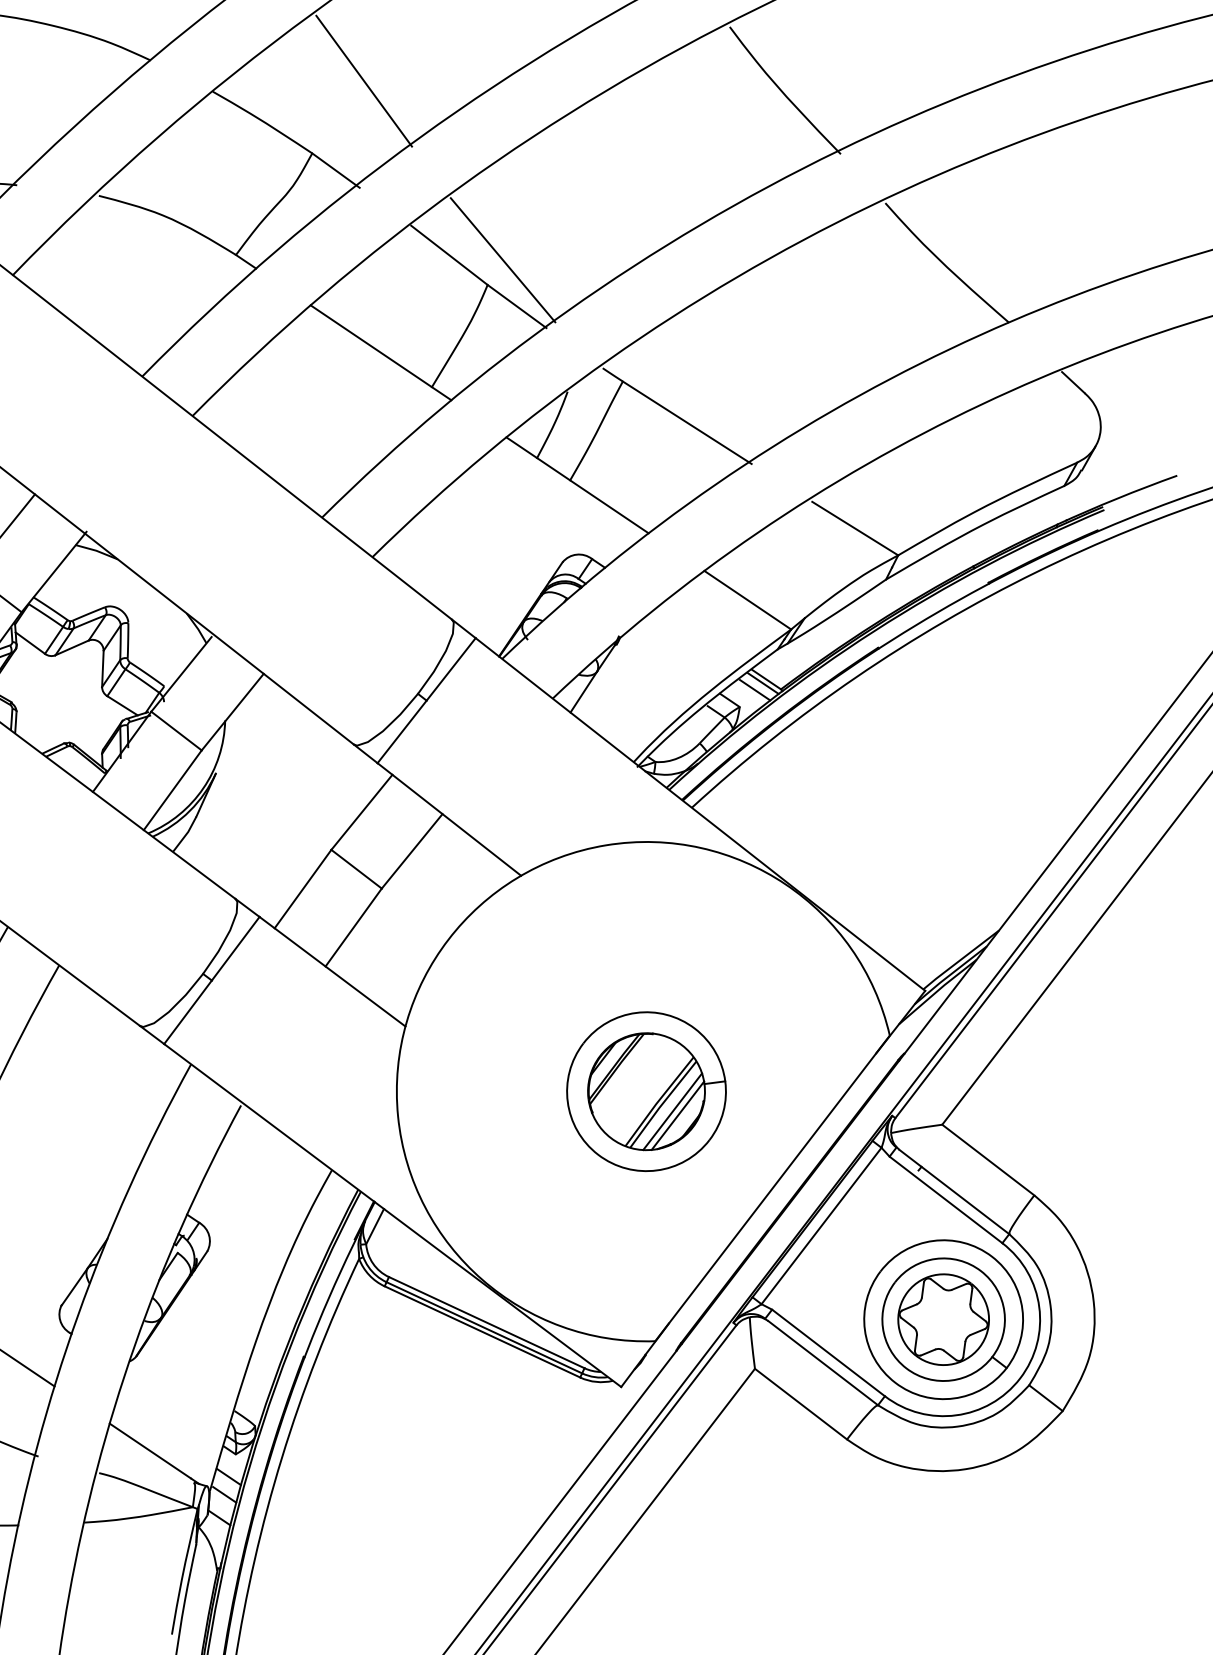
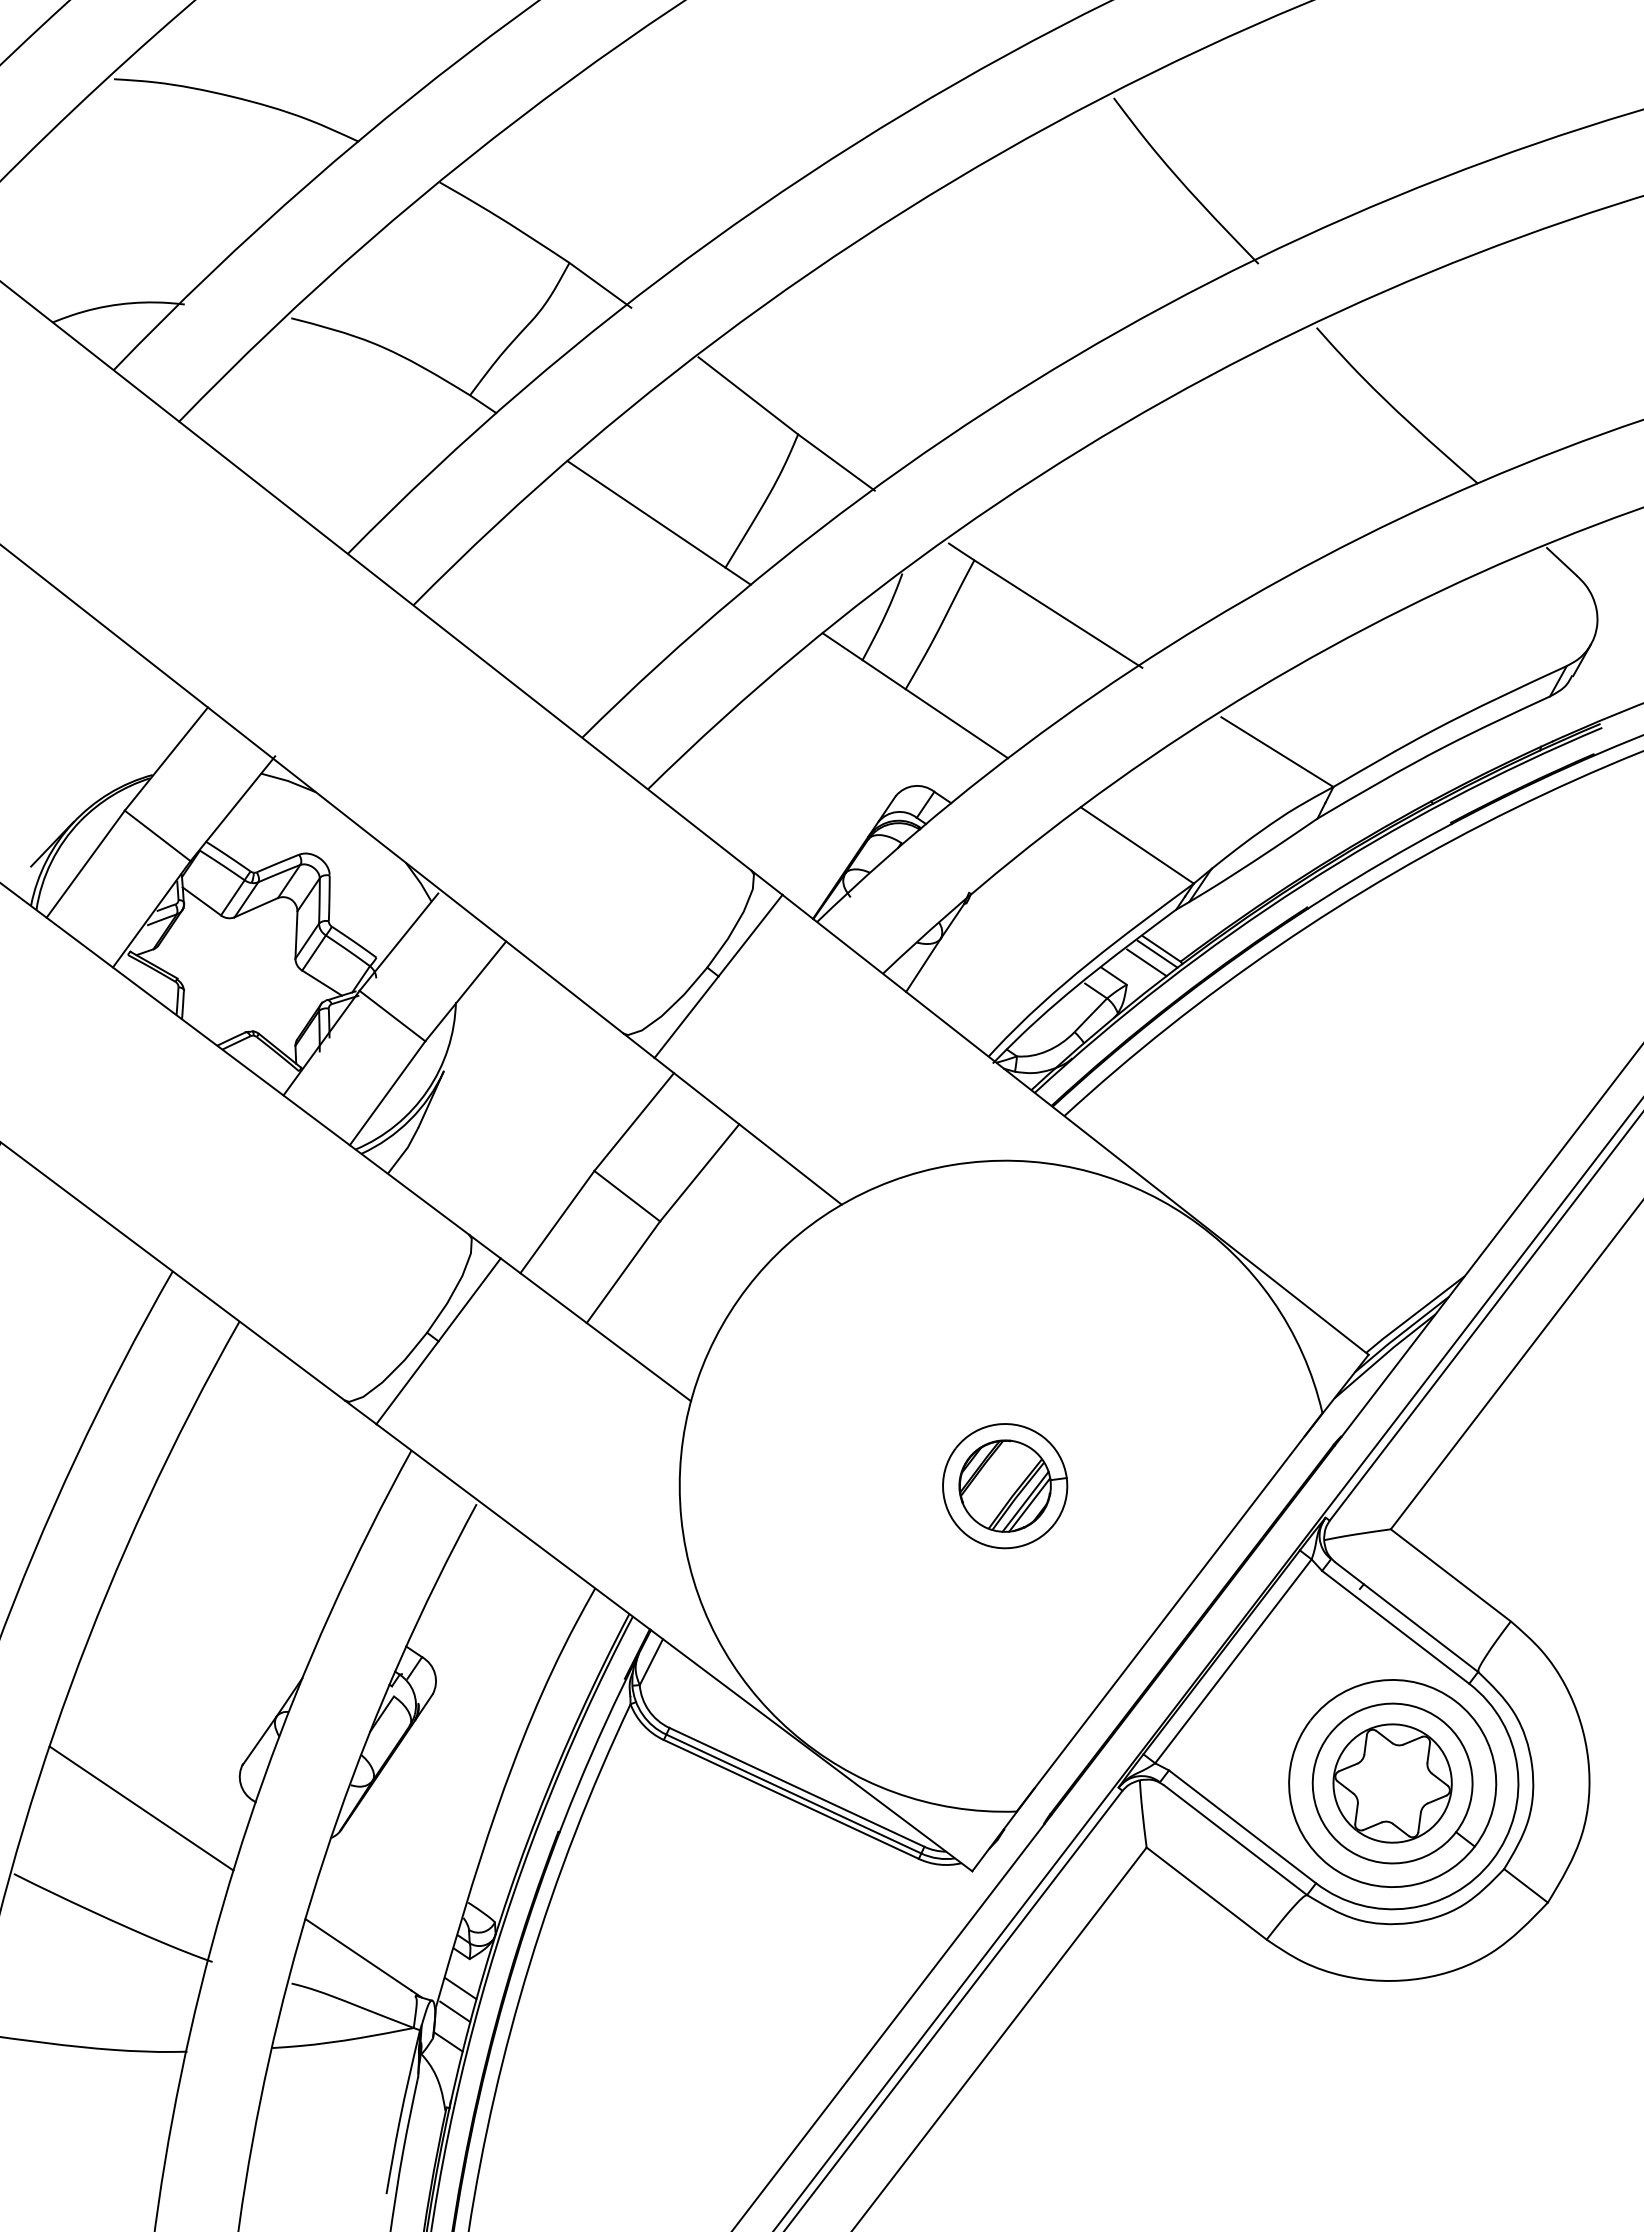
line: (363, 80) -> (636, 168), removed
line: (503, 260) -> (818, 402), removed
part: (645, 1091) -> (1004, 1485), size x0.6

